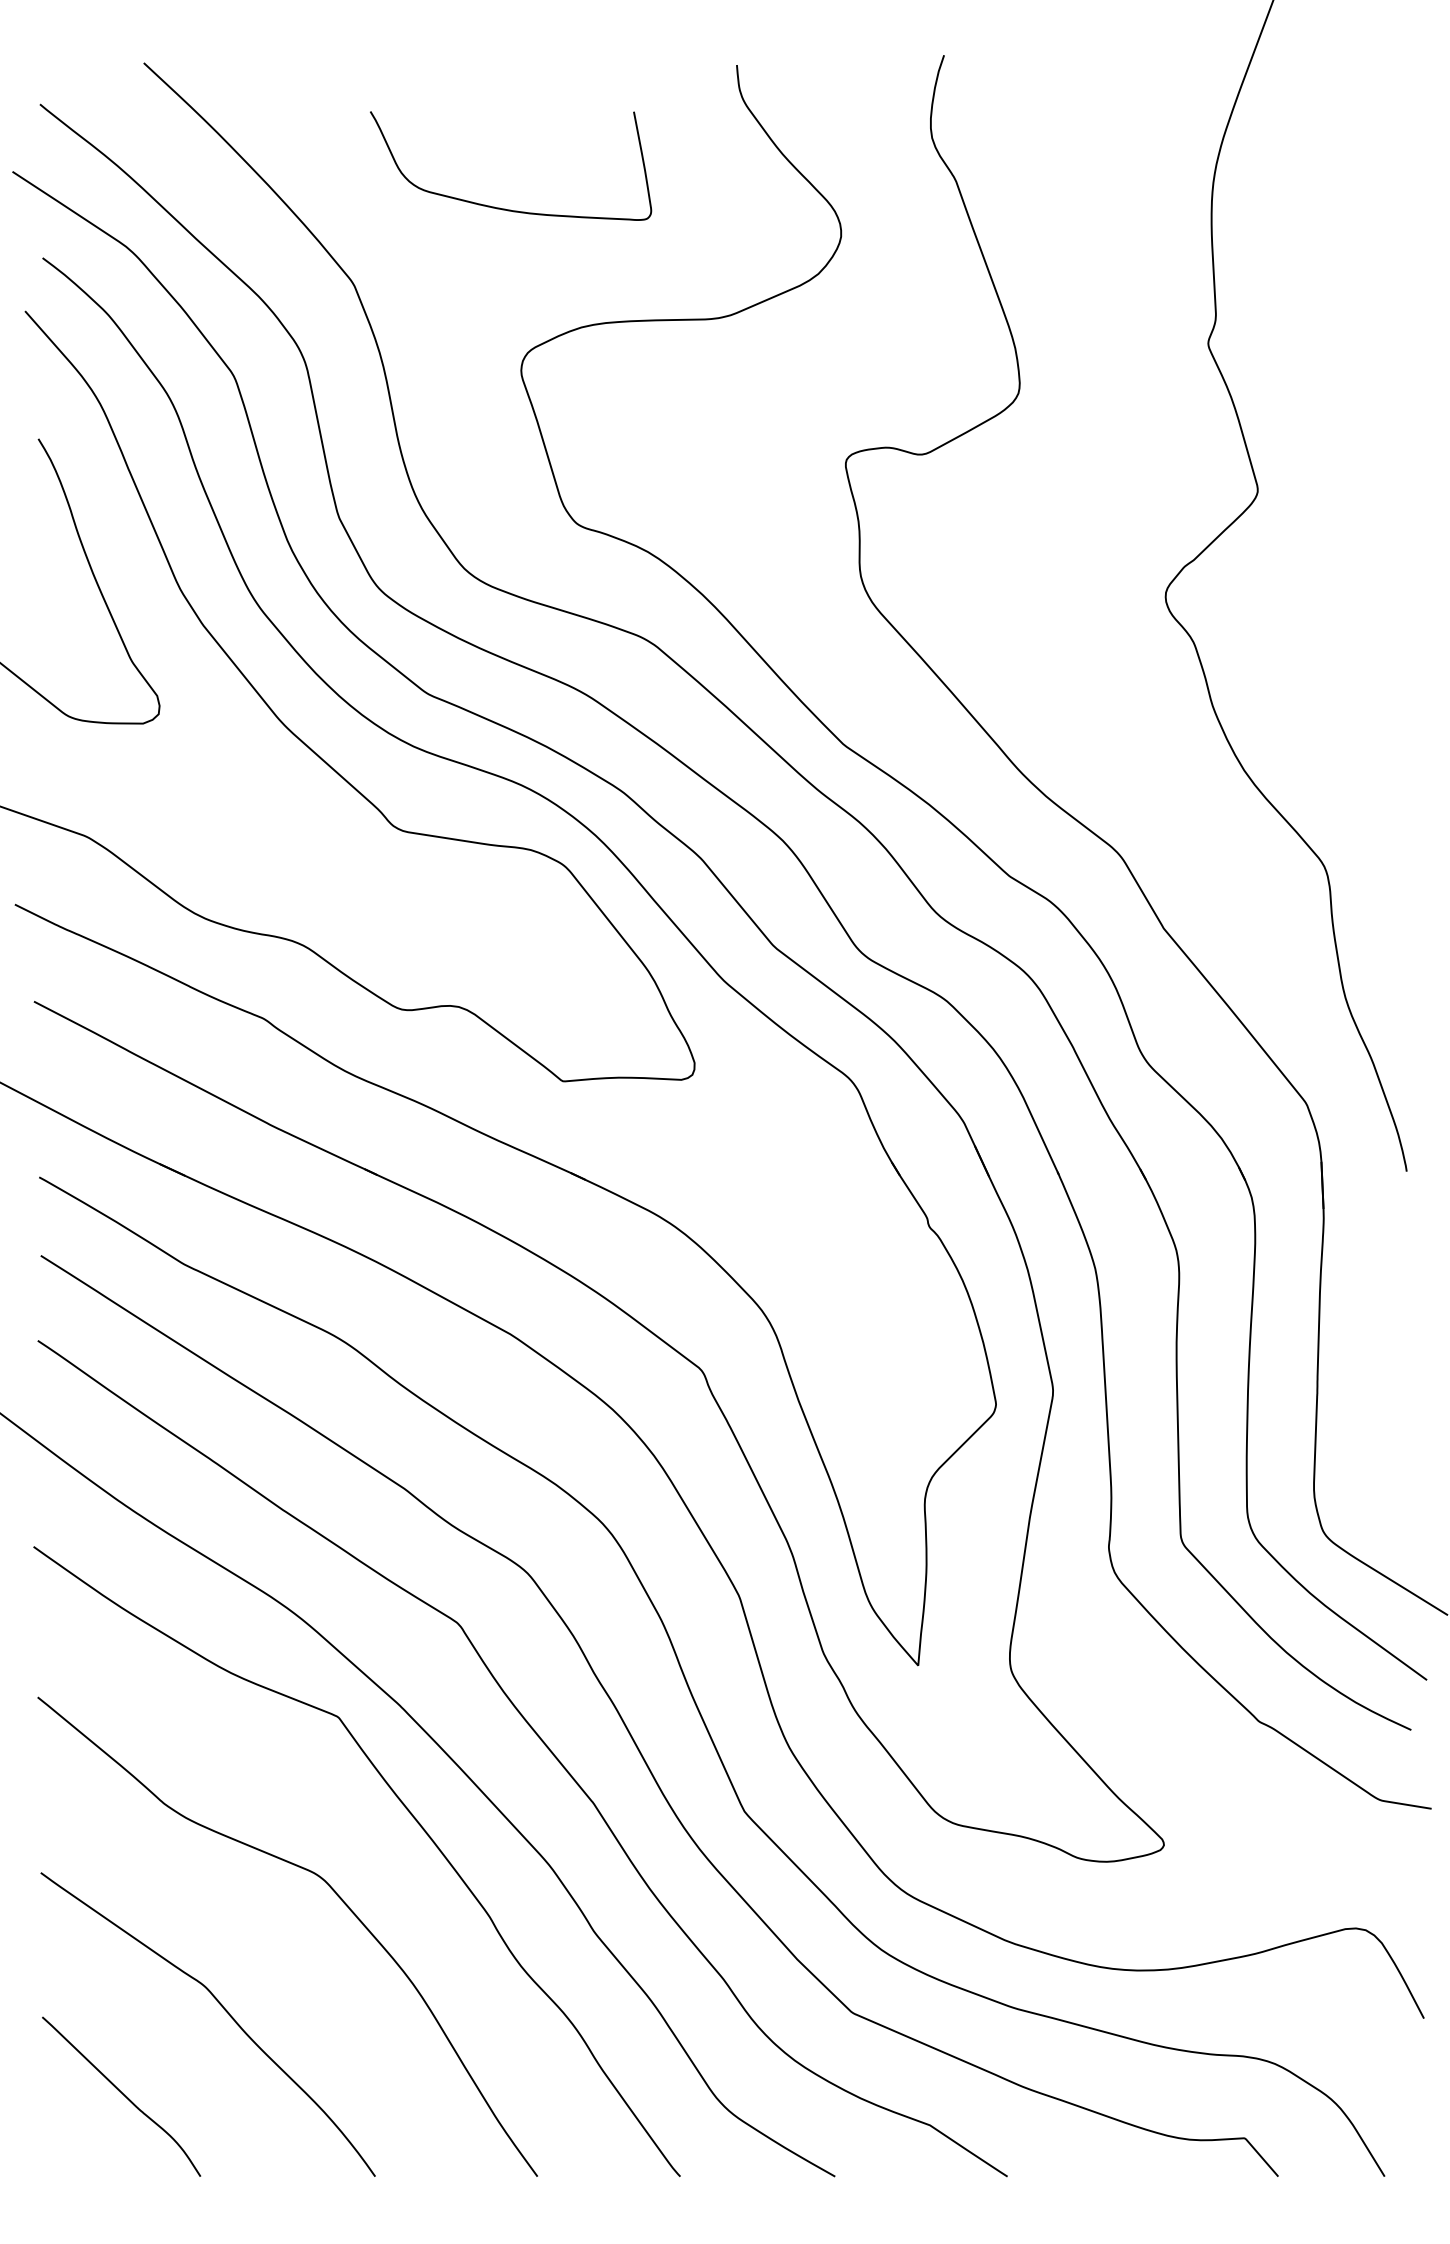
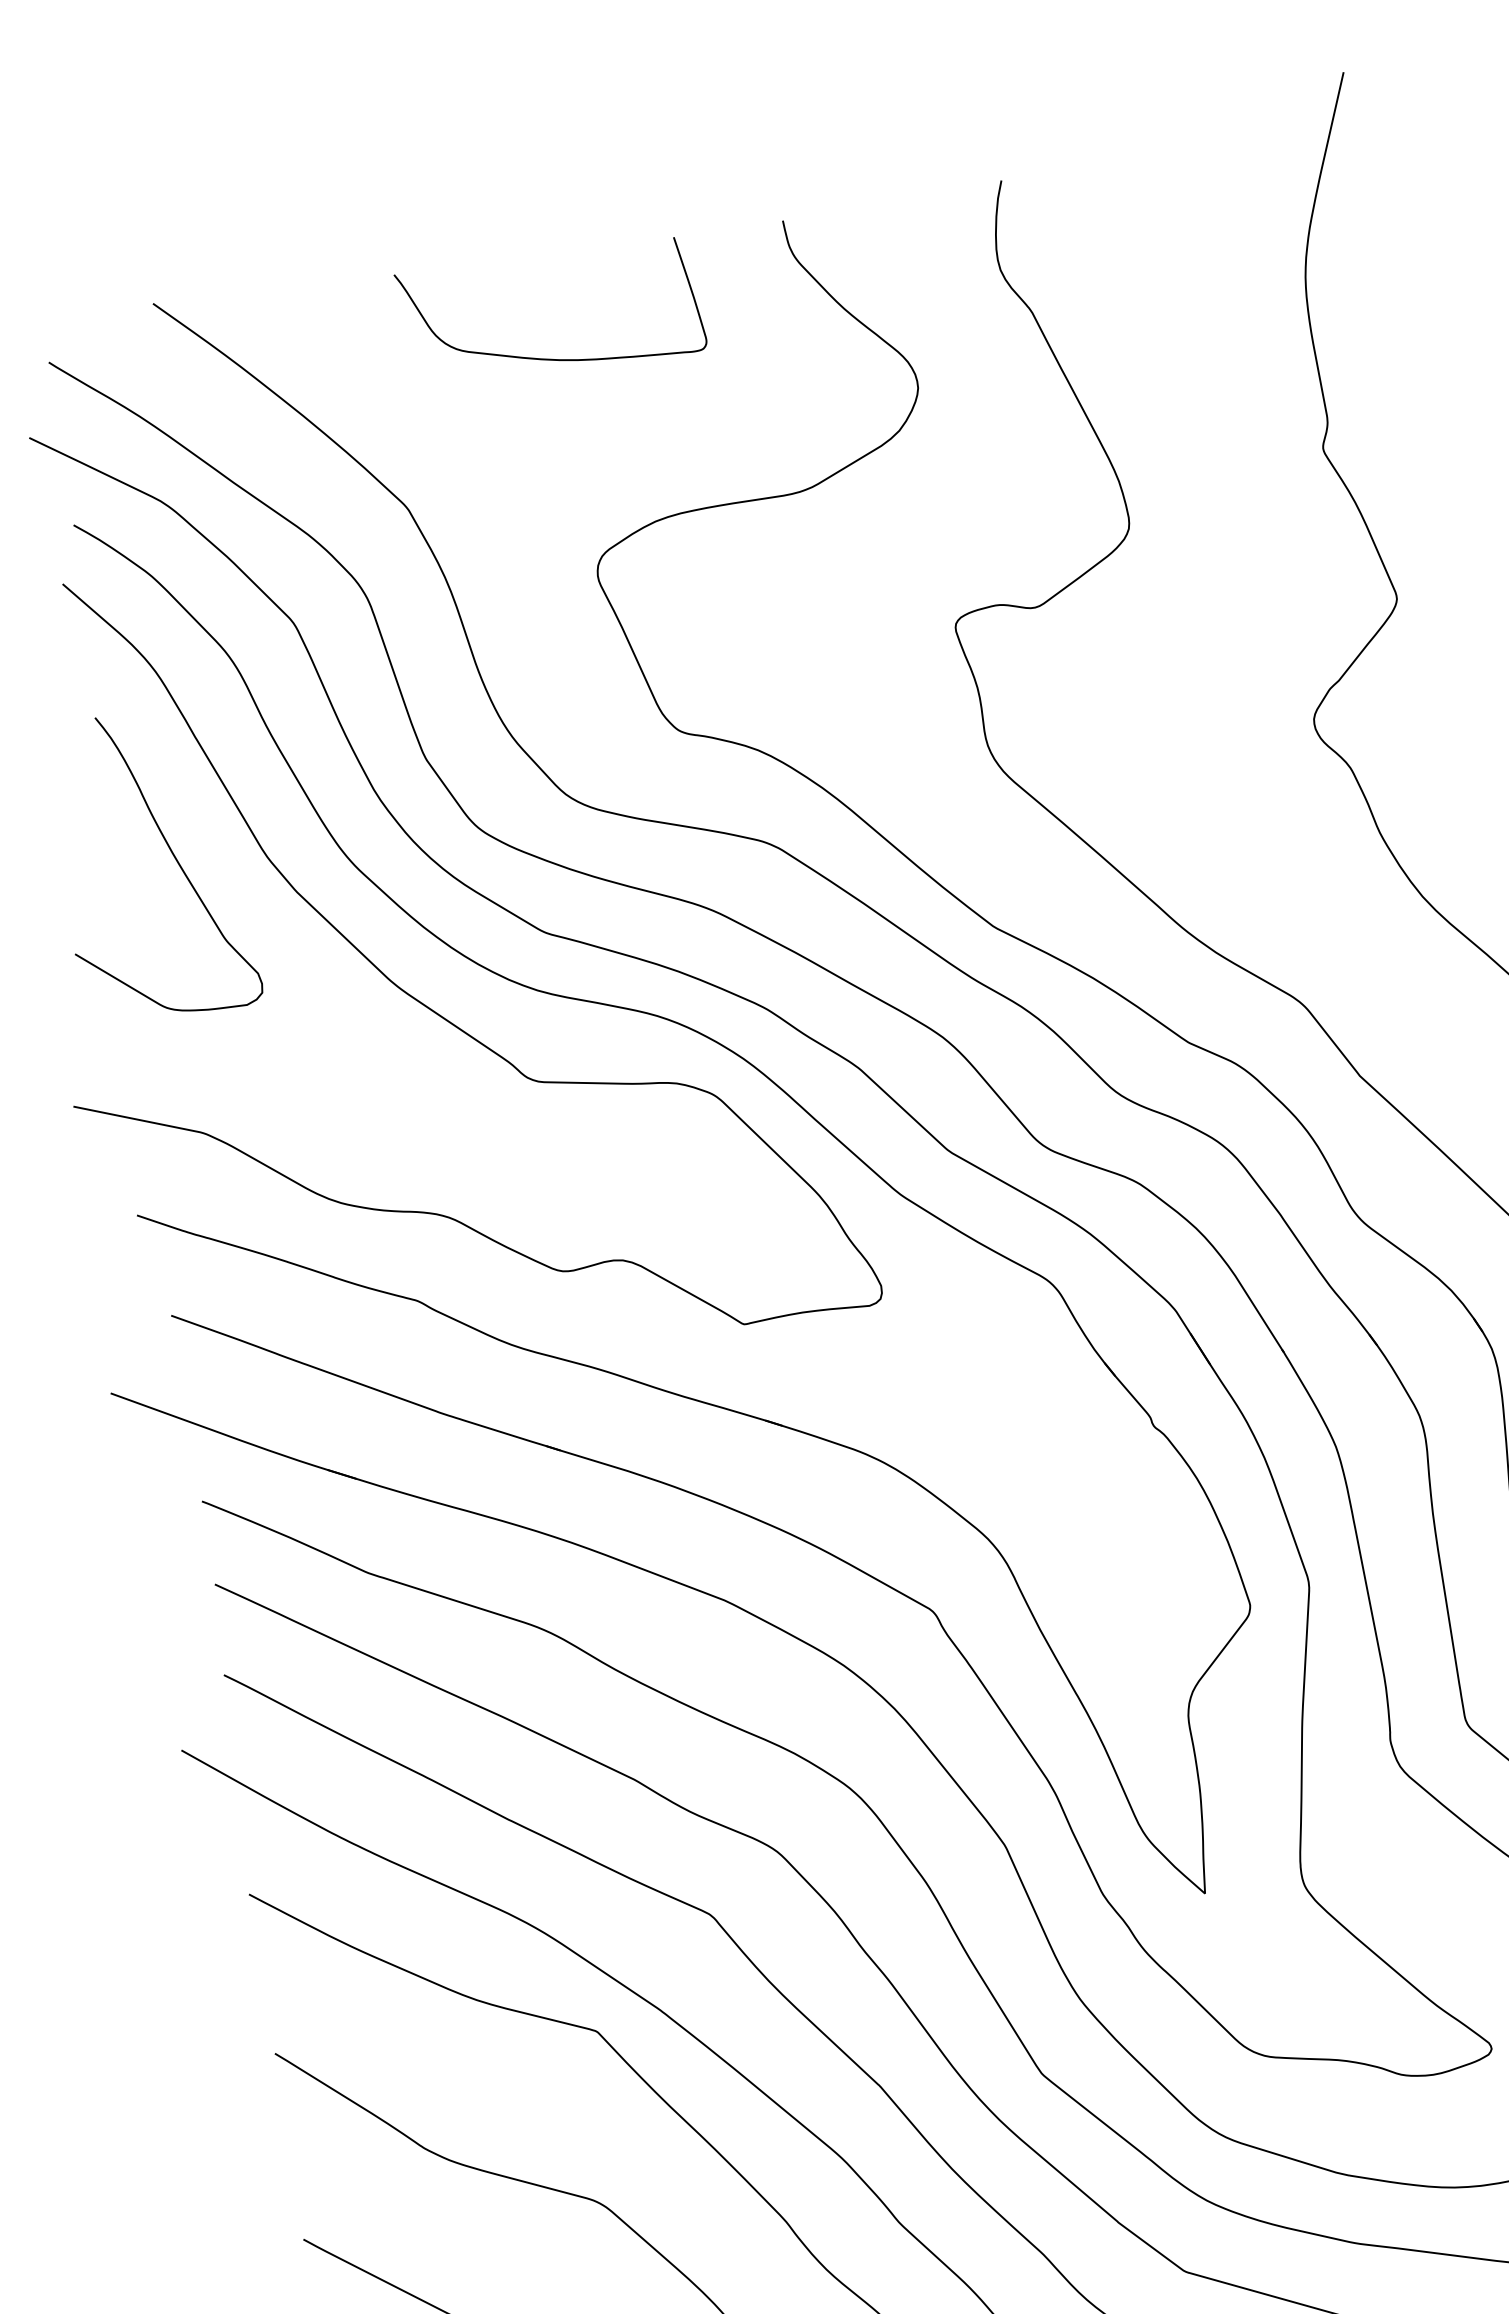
curve: (505, 208) -> (551, 358), moved

